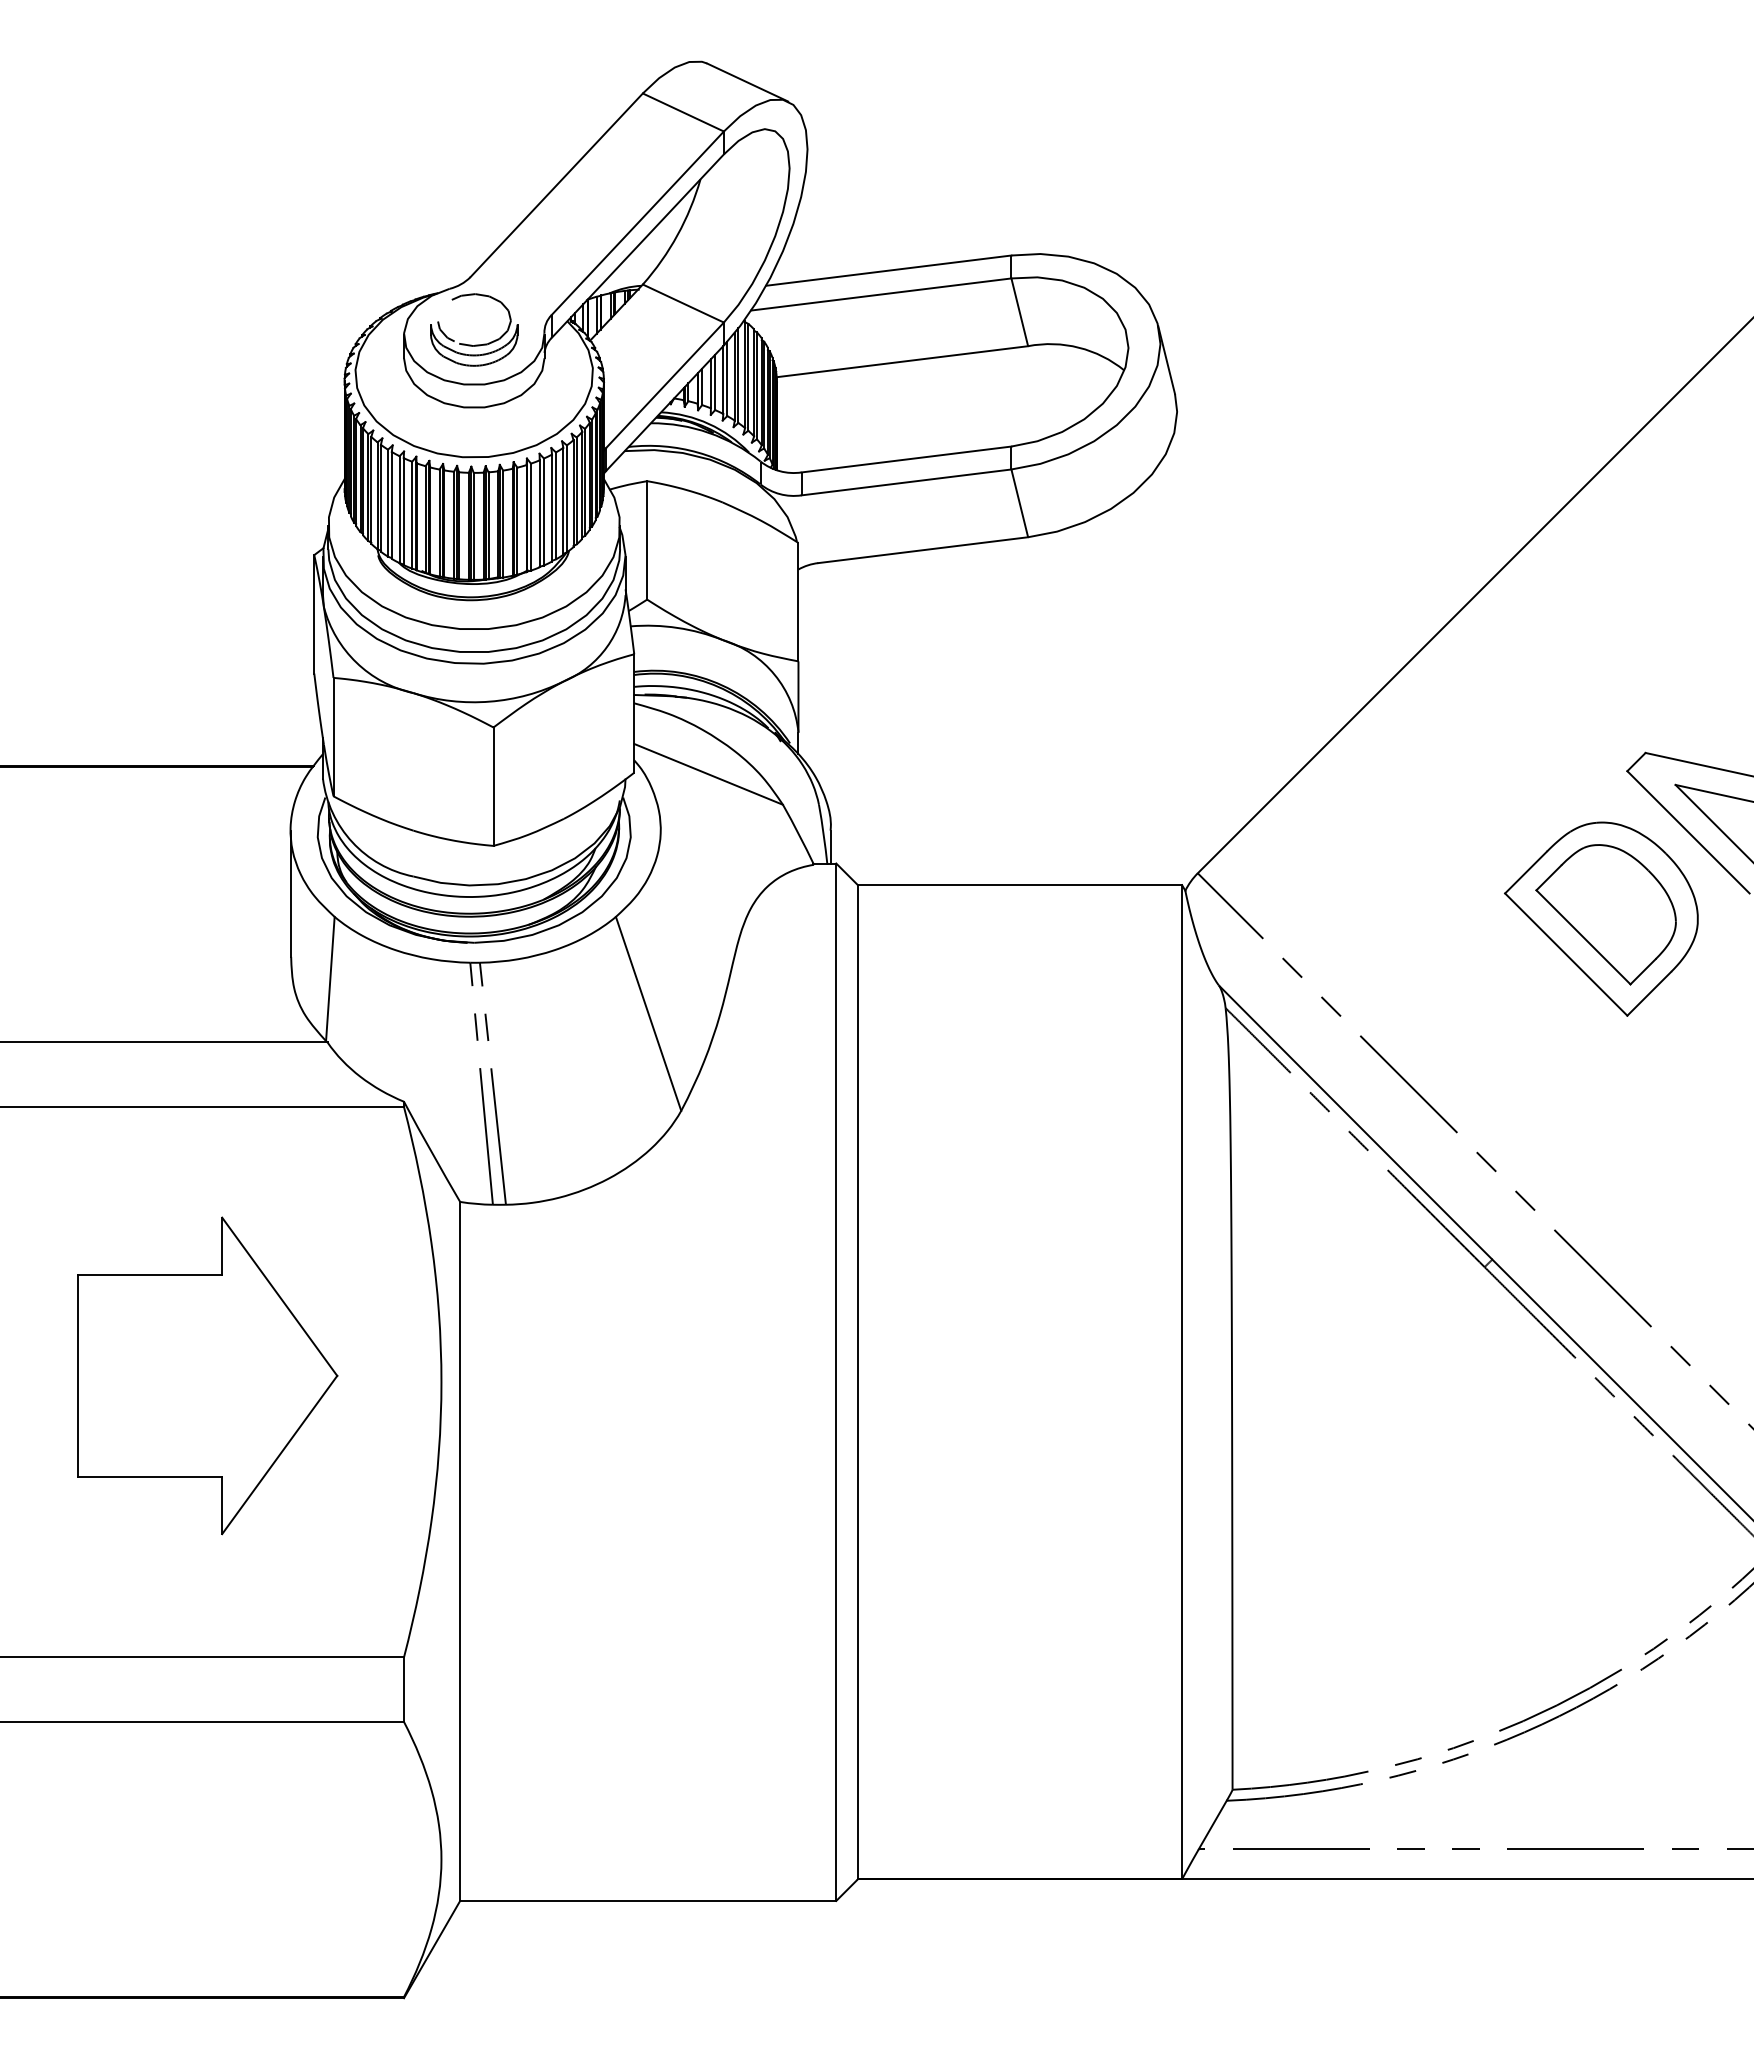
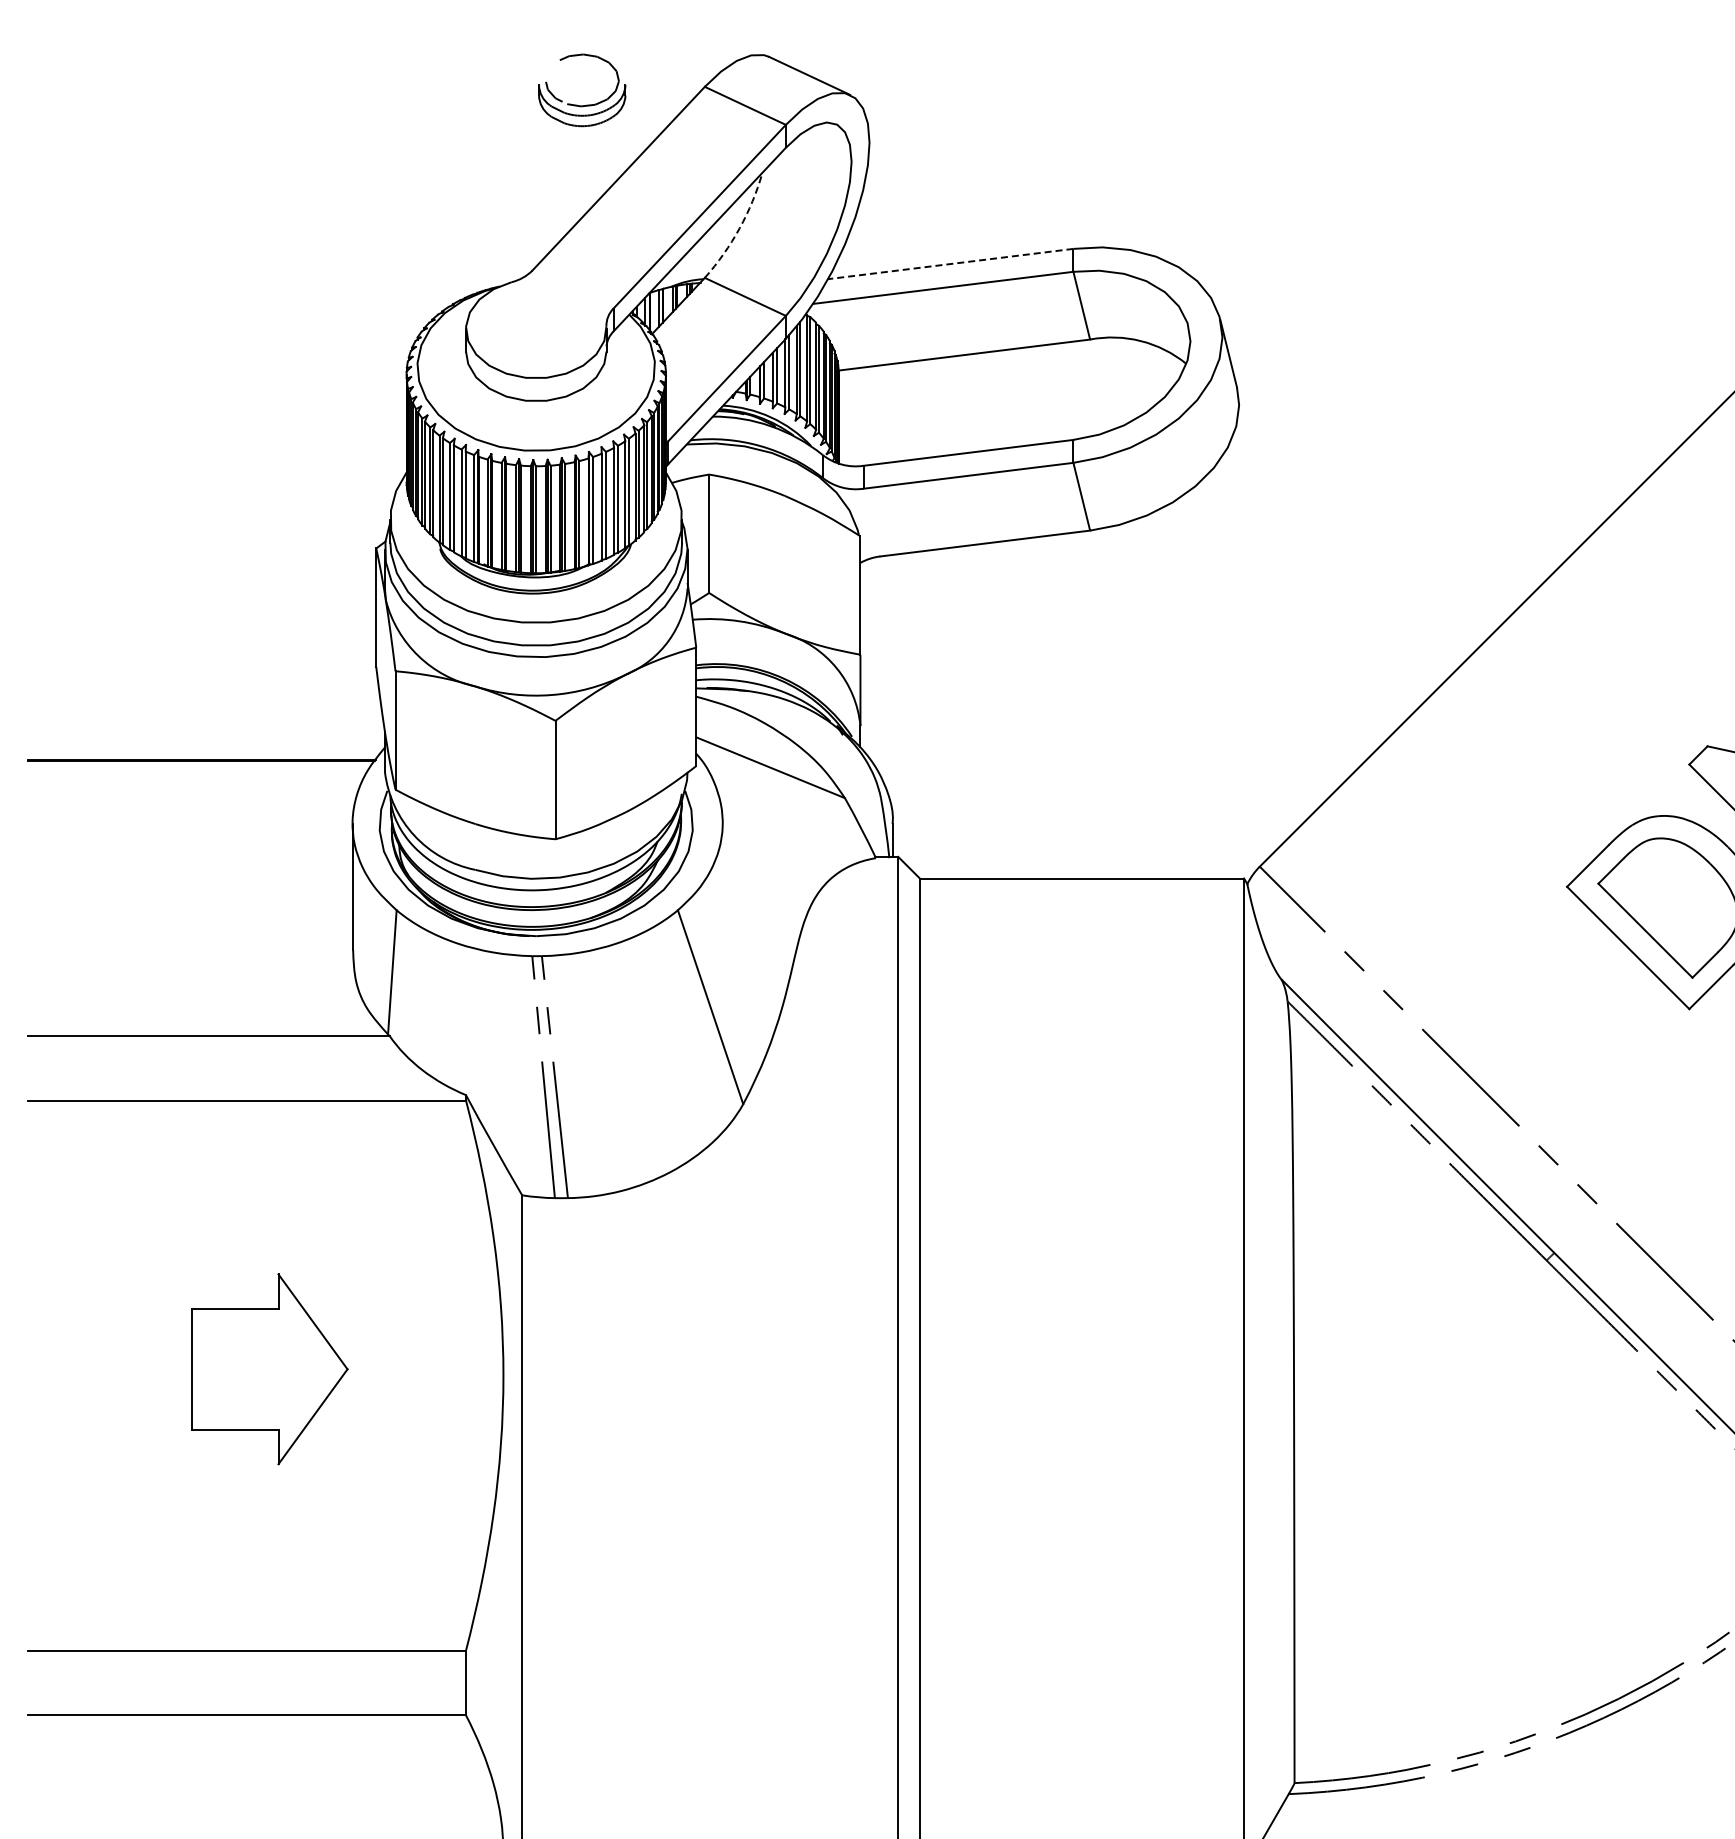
arc: (677, 235) -> (739, 228), solid -> dashed
line: (888, 270) -> (950, 263), solid -> dashed
part: (475, 344) -> (583, 104), moved
part: (207, 1375) -> (269, 1368), size x0.6

